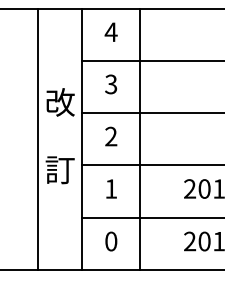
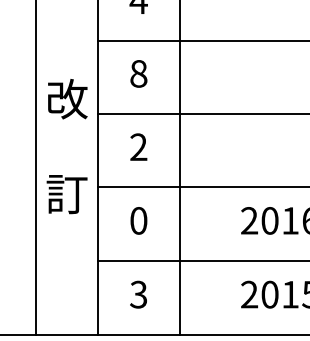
text: (111, 84) -> (139, 73), 3 -> 8
text: (111, 188) -> (139, 220), 1 -> 0
text: (111, 241) -> (139, 294), 0 -> 3

